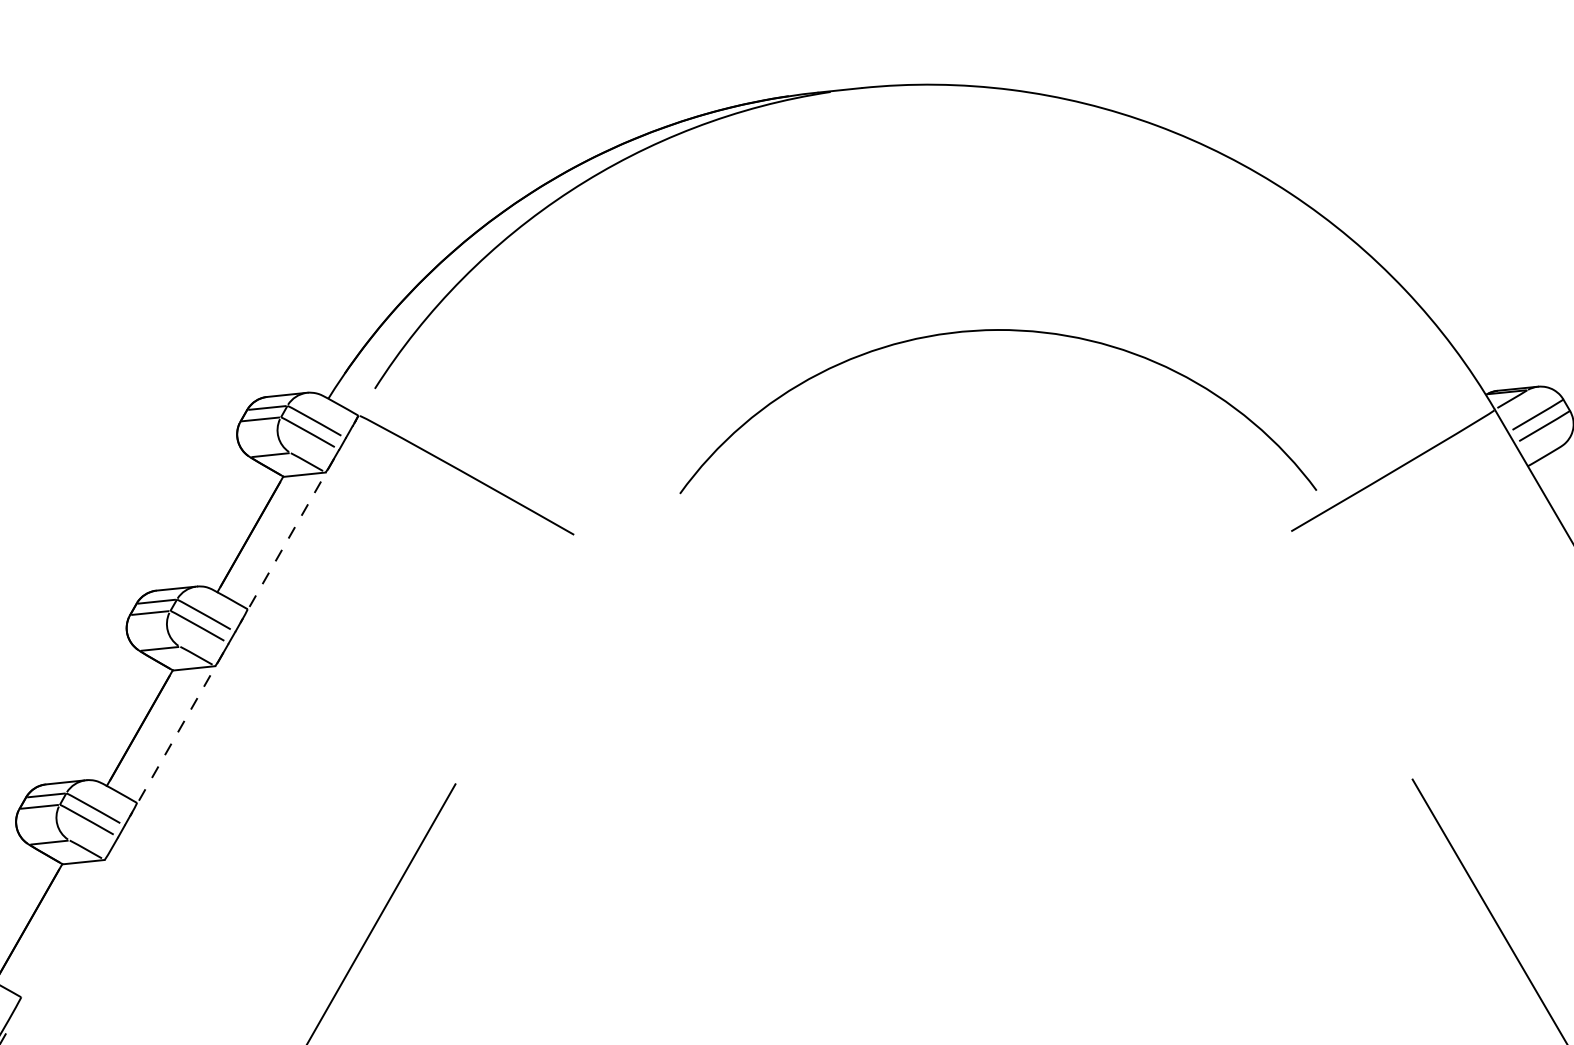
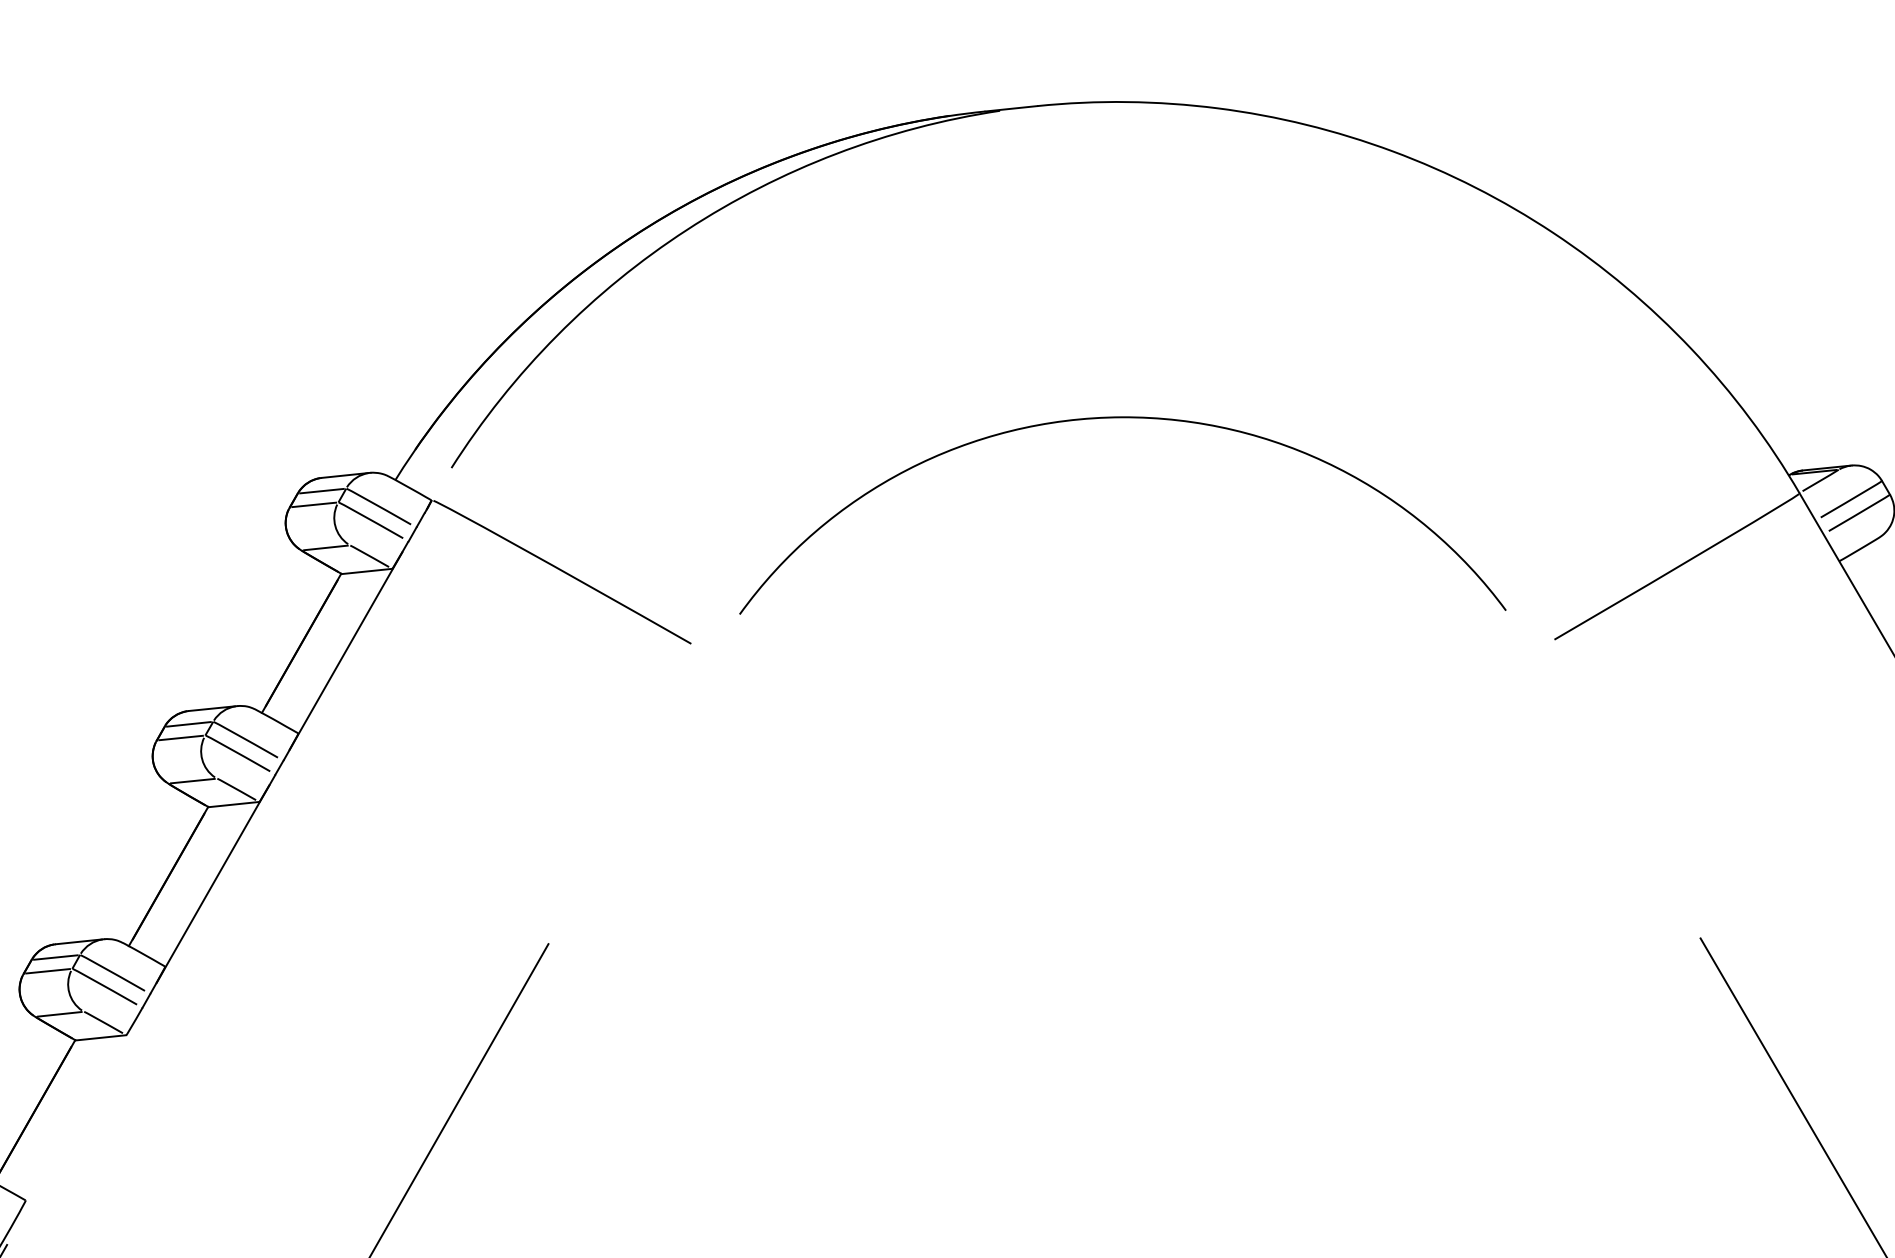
curve: (998, 331) -> (1122, 418), moved
line: (287, 541) -> (346, 651), dashed -> solid
line: (176, 734) -> (212, 884), dashed -> solid

